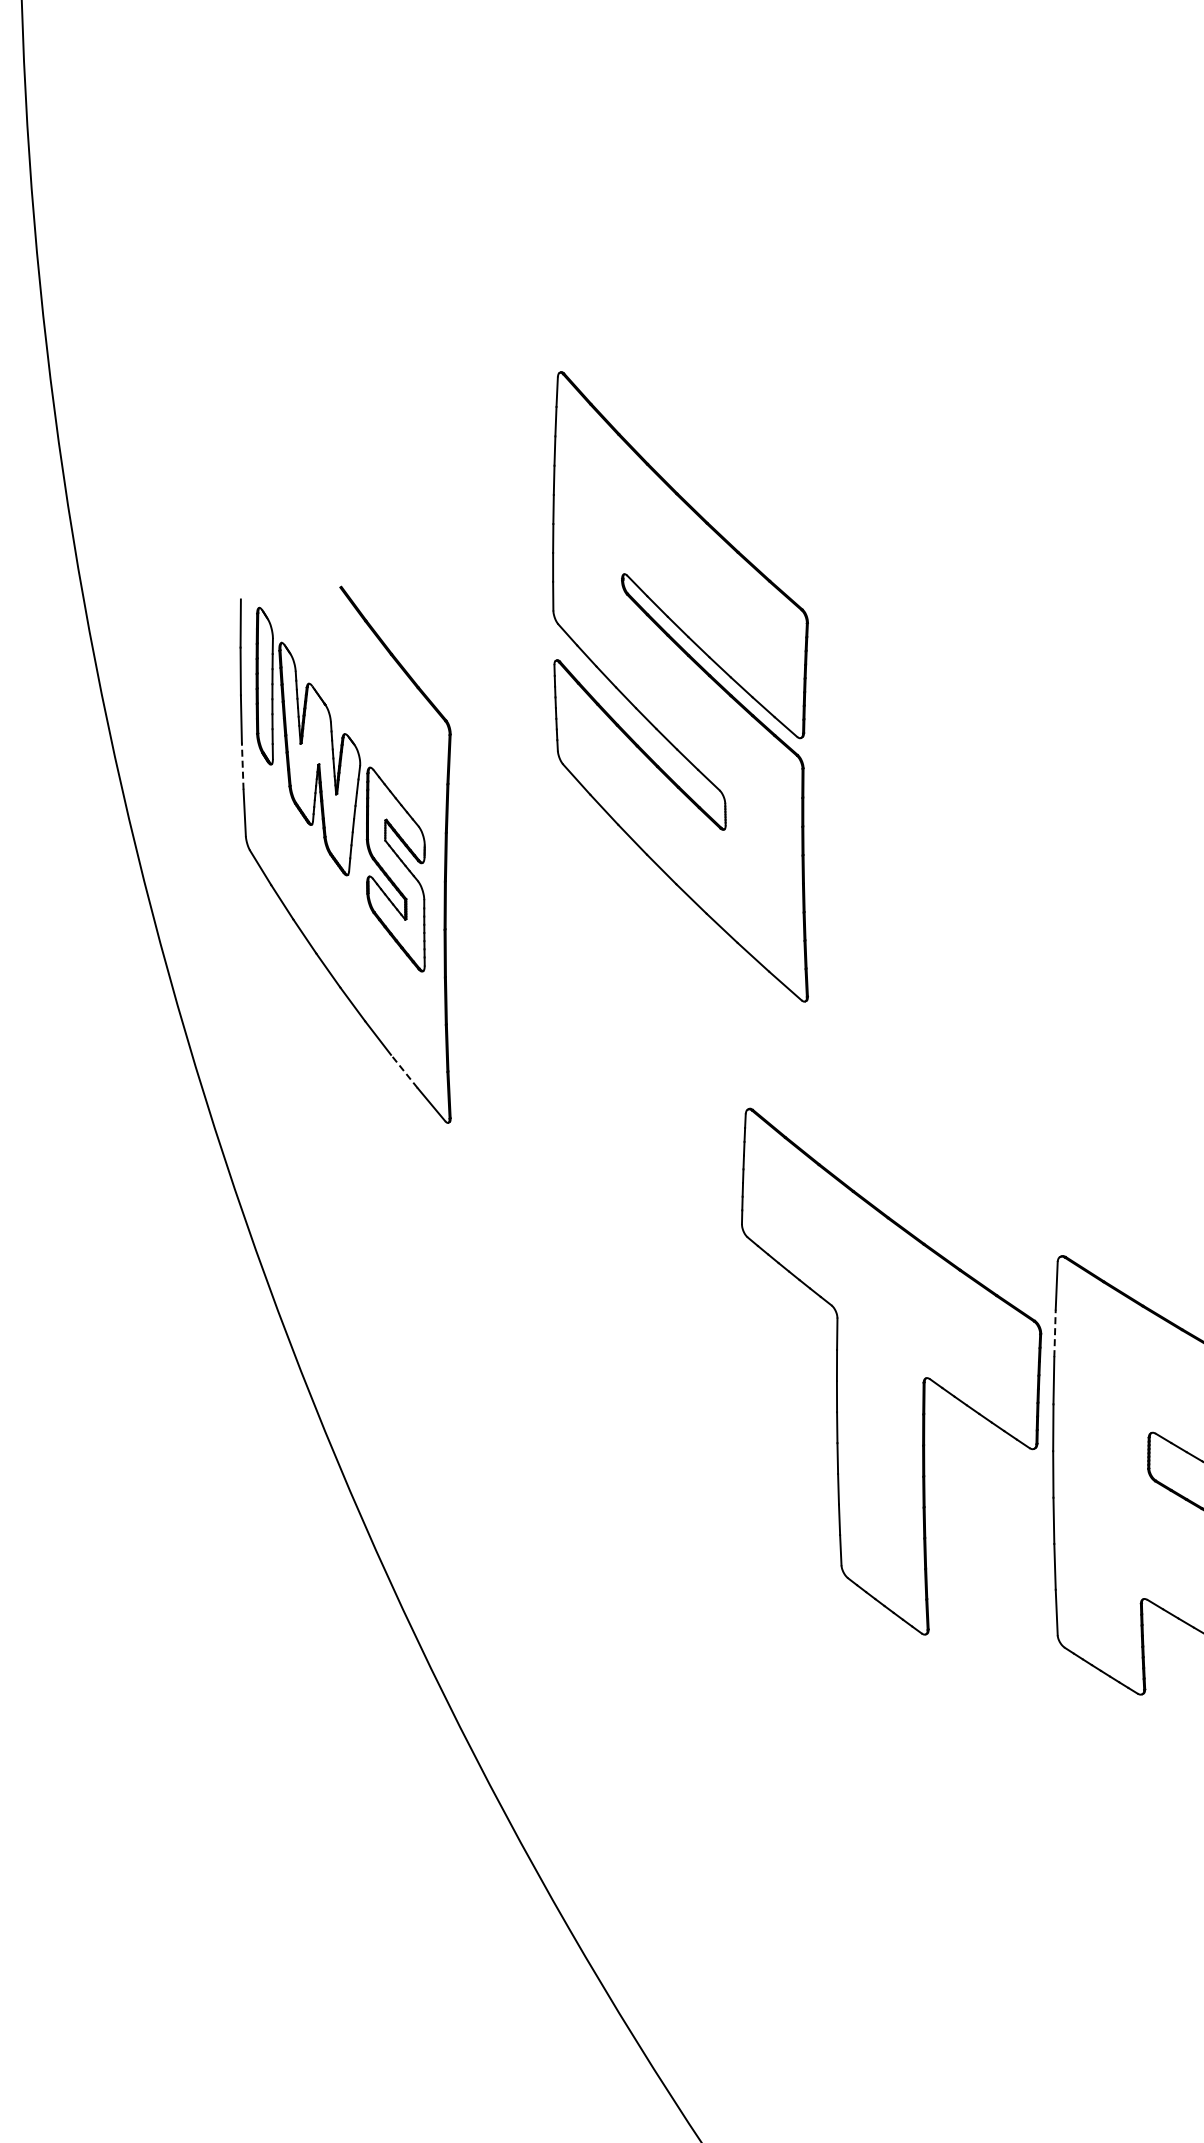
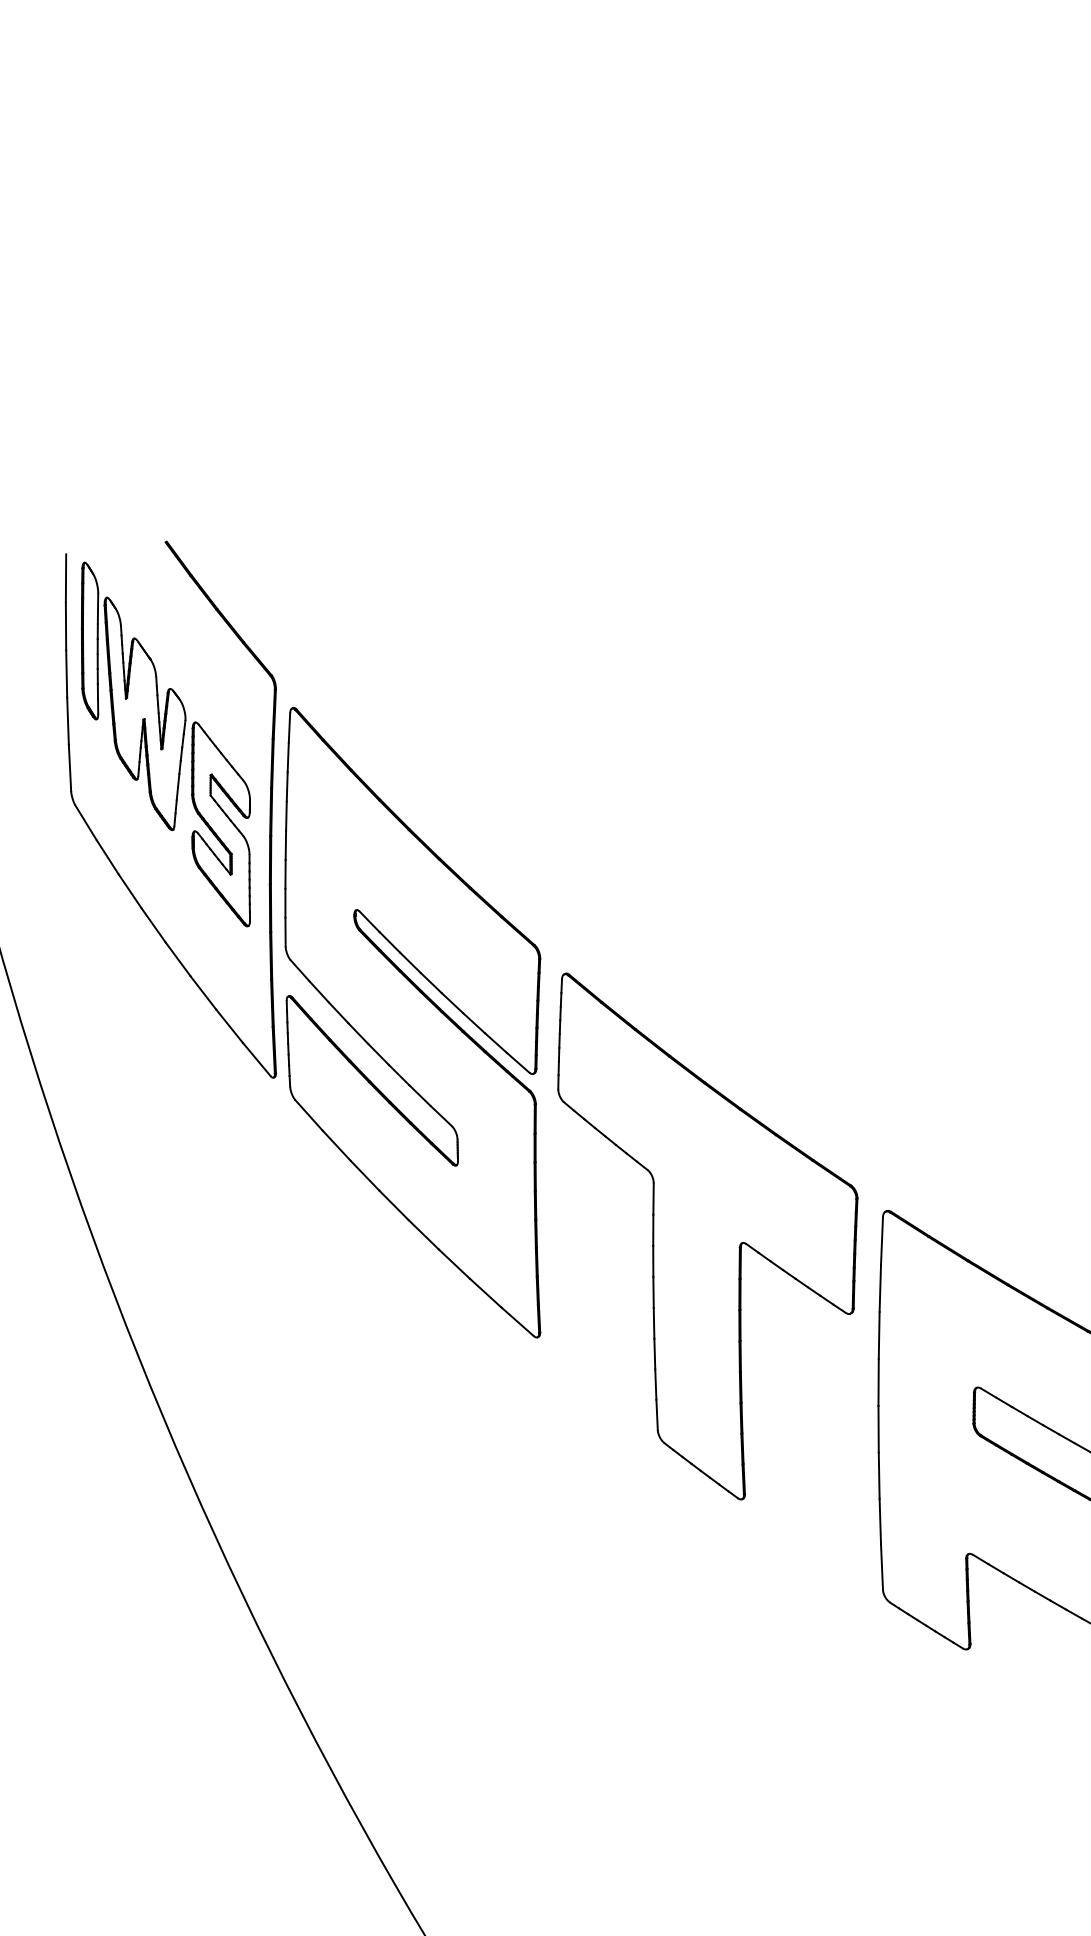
part: (680, 686) -> (412, 1022), moved
line: (242, 765) -> (67, 720), dashed -> solid
line: (404, 1071) -> (229, 1026), dashed -> solid
line: (1055, 1333) -> (880, 1288), dashed -> solid
part: (891, 1371) -> (707, 1236), moved

